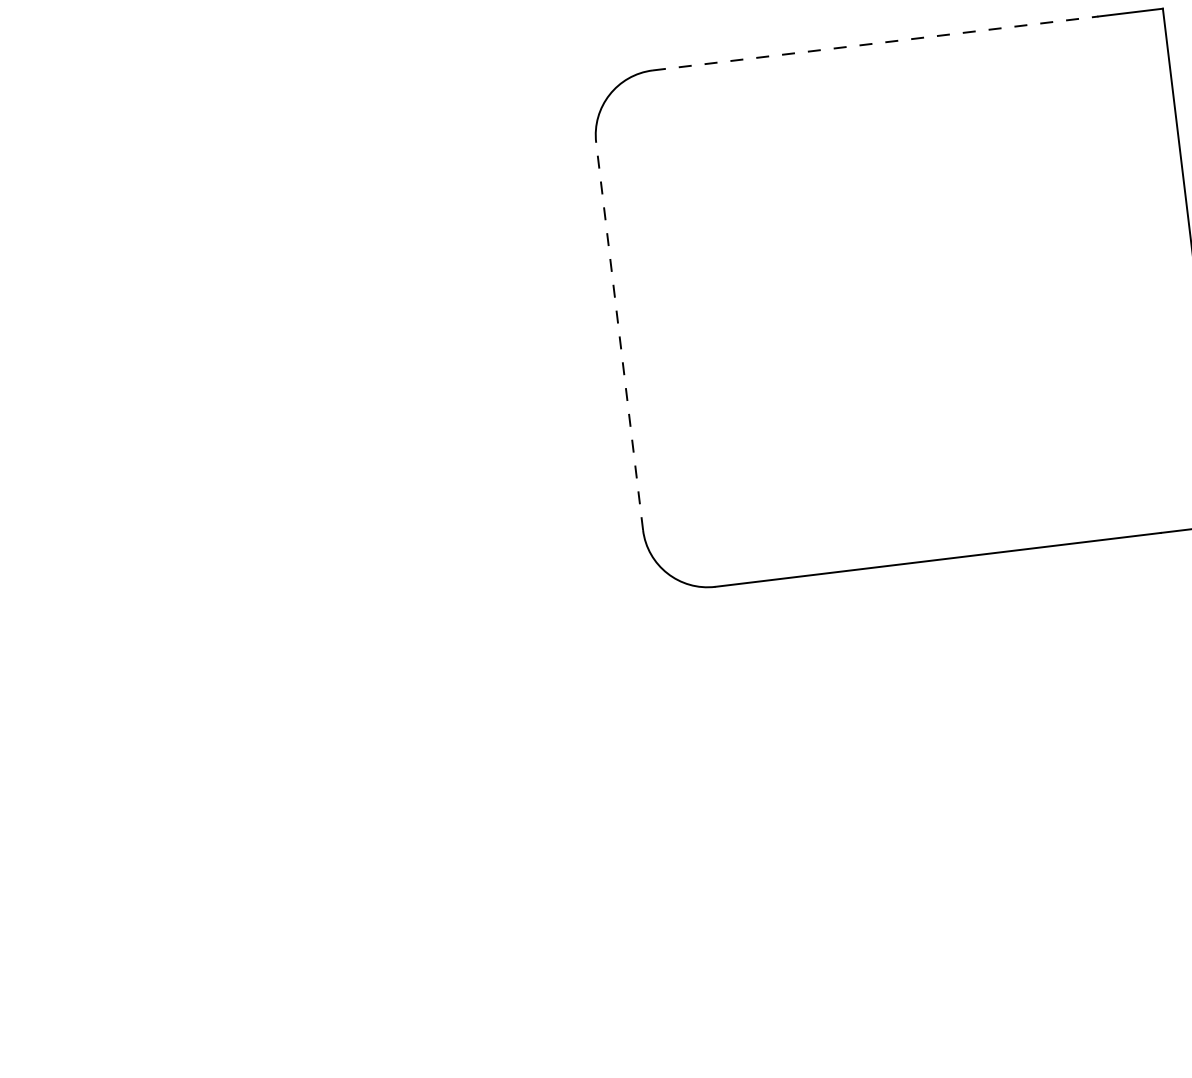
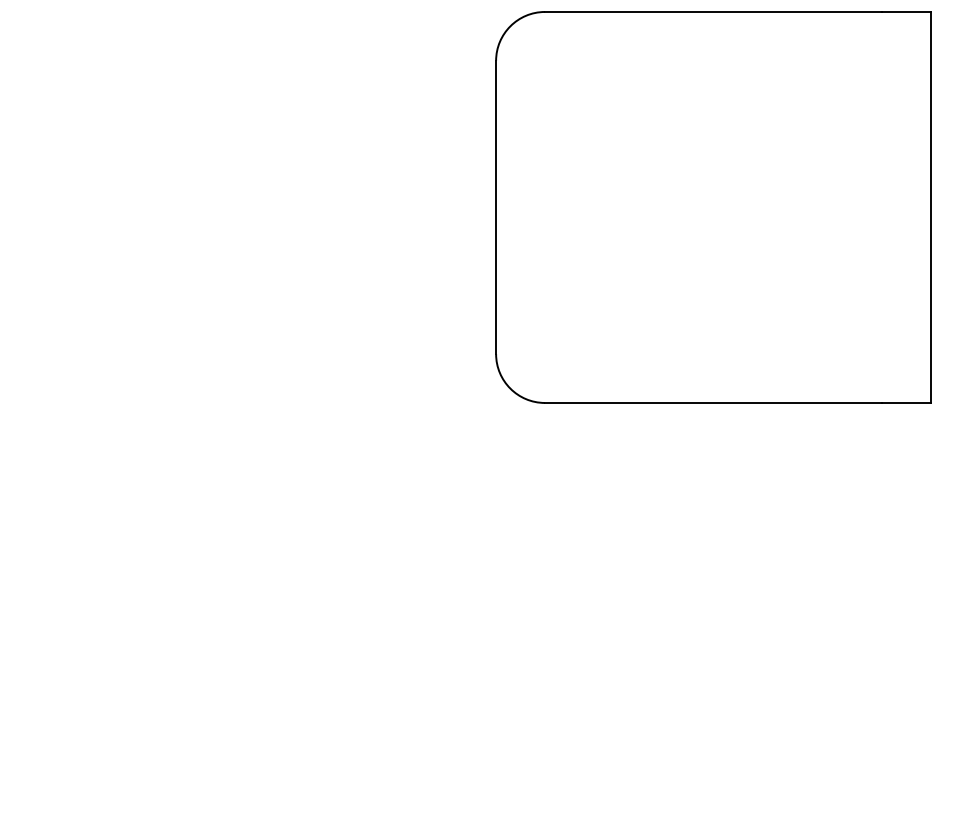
line: (875, 42) -> (713, 11), dashed -> solid
line: (620, 336) -> (496, 207), dashed -> solid

